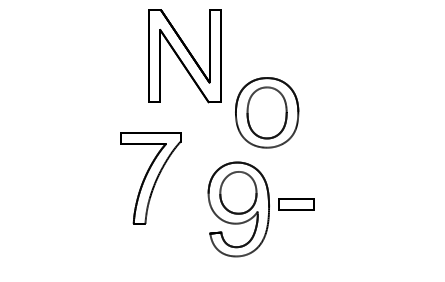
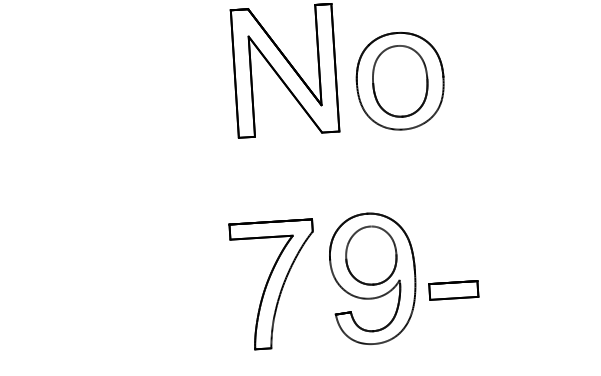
part: (267, 112) -> (400, 80), moved
part: (150, 178) -> (274, 284), moved
part: (296, 204) -> (454, 290), moved

